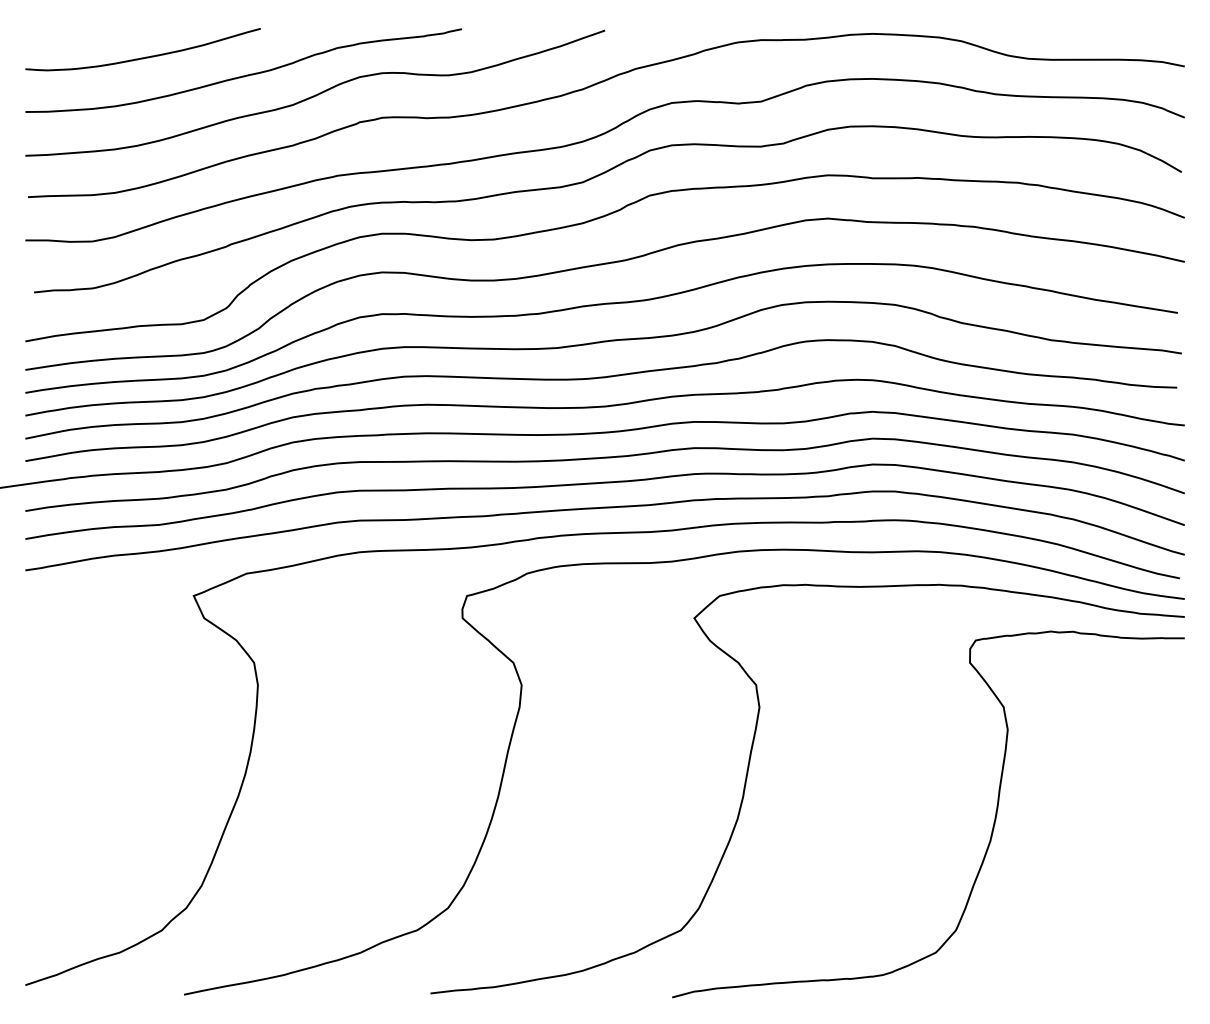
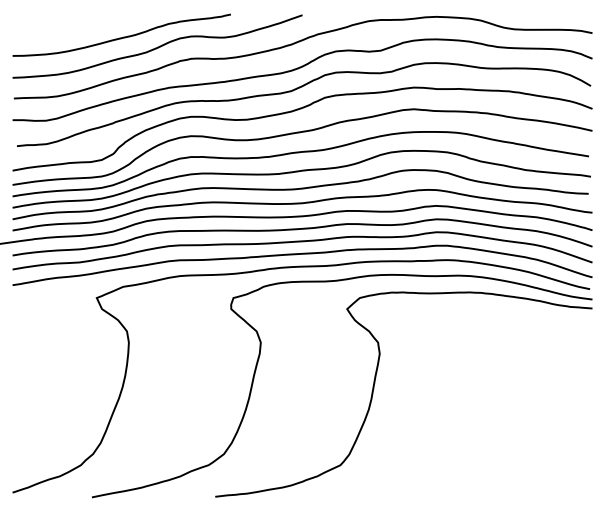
curve: (147, 55) -> (73, 27), removed
curve: (990, 828) -> (495, 414), removed

